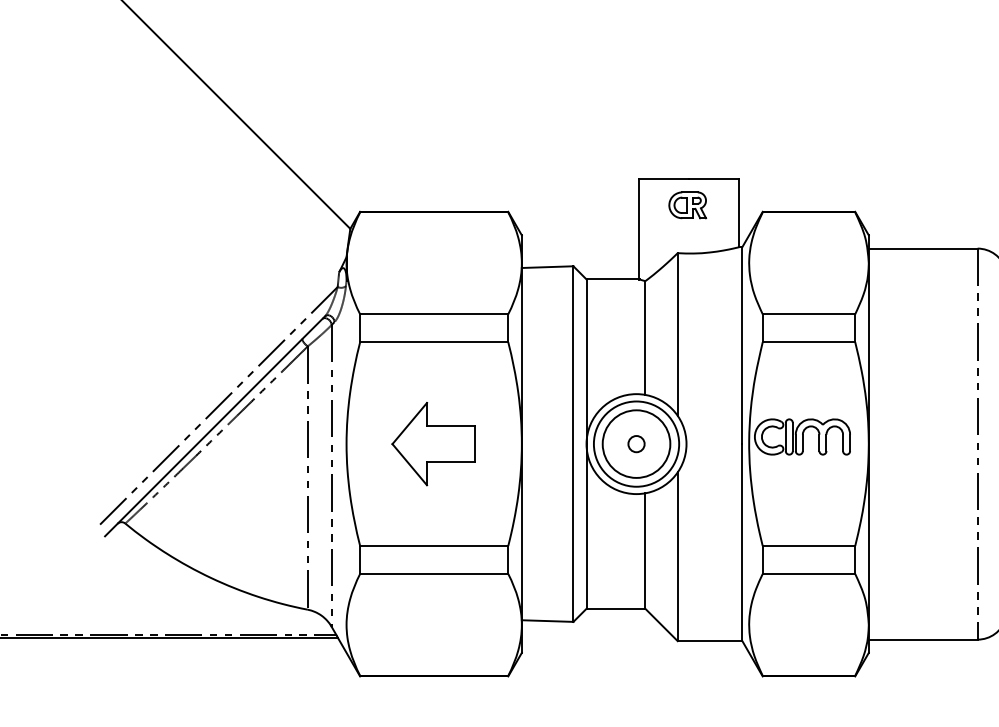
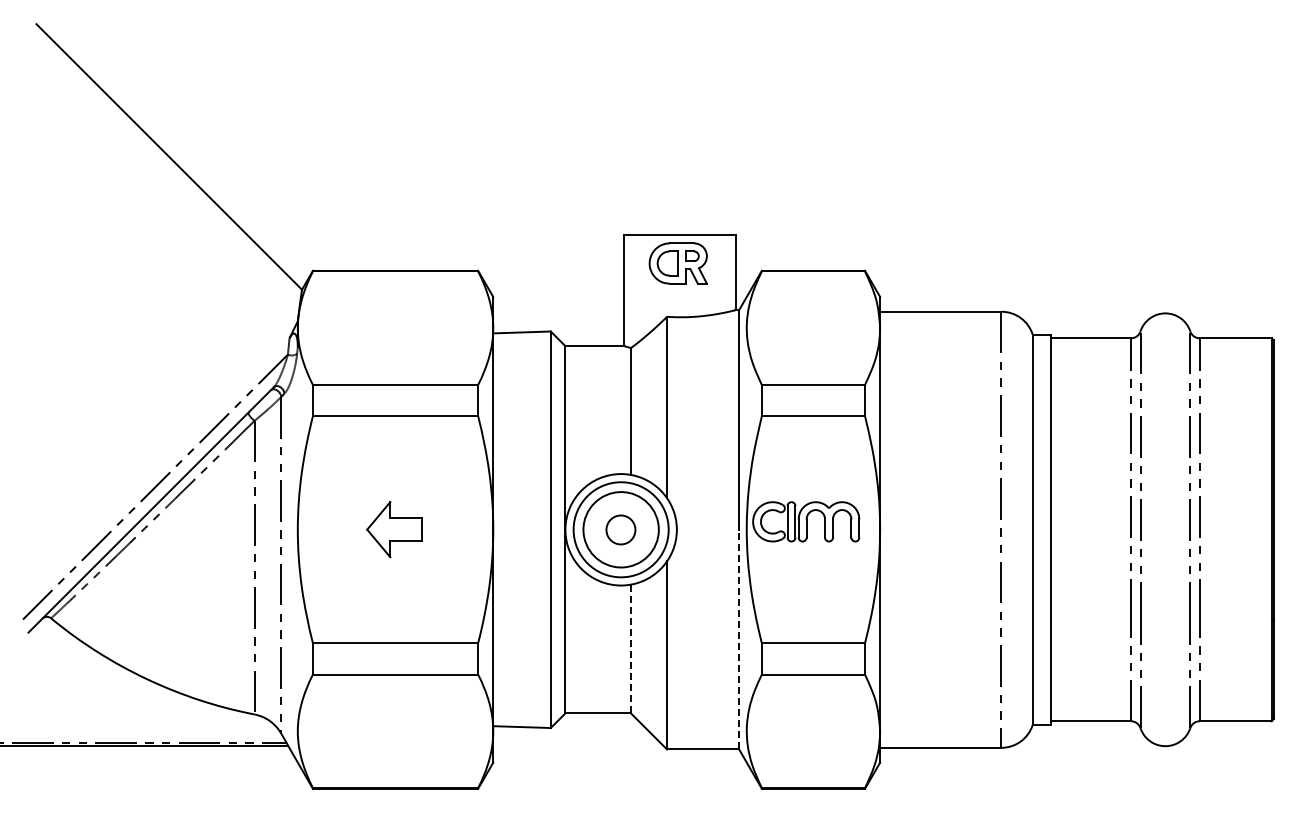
part: (687, 205) -> (677, 263), size x1.4
part: (433, 443) -> (394, 529), size x0.6
circle: (636, 443) -> (621, 529), size x1.6
line: (742, 542) -> (739, 639), solid -> dashed
line: (644, 550) -> (630, 648), solid -> dashed

